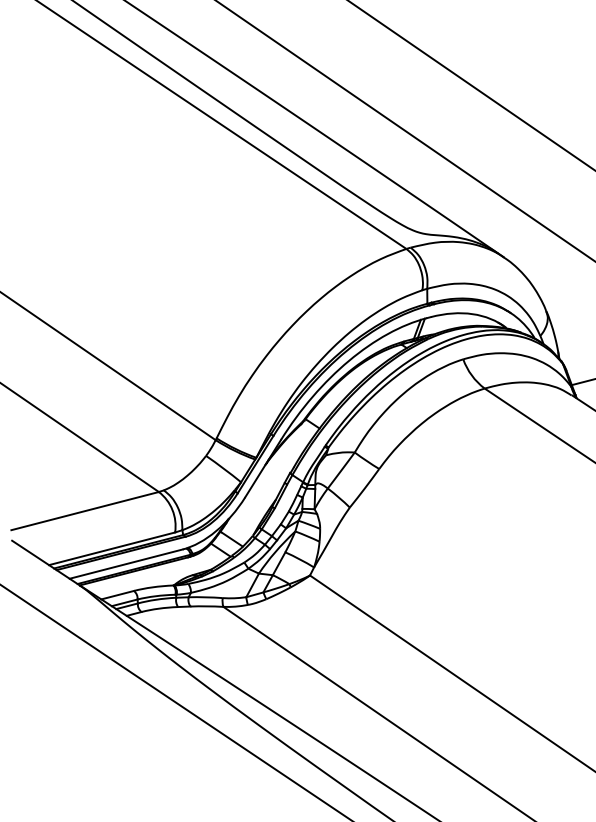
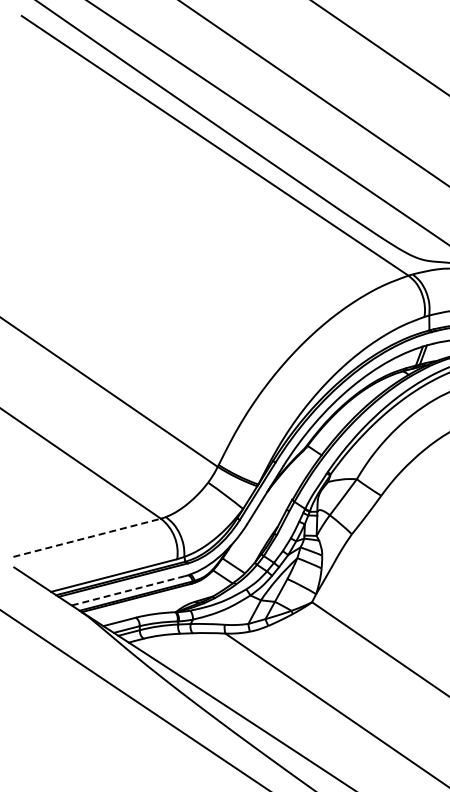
line: (85, 510) -> (87, 537), solid -> dashed
line: (126, 564) -> (128, 591), solid -> dashed

